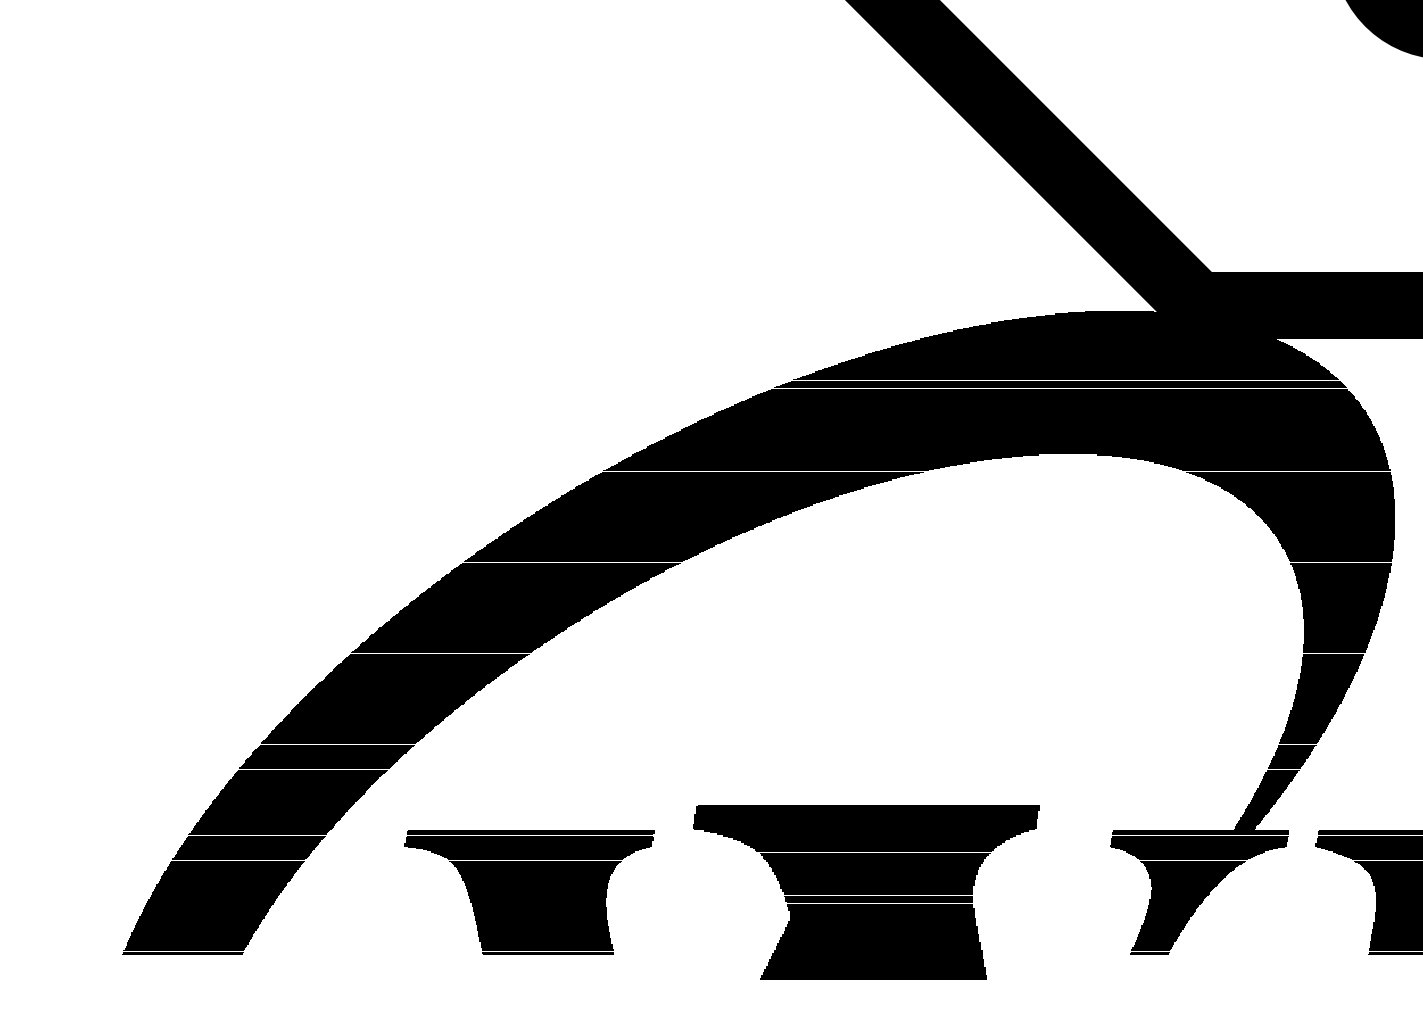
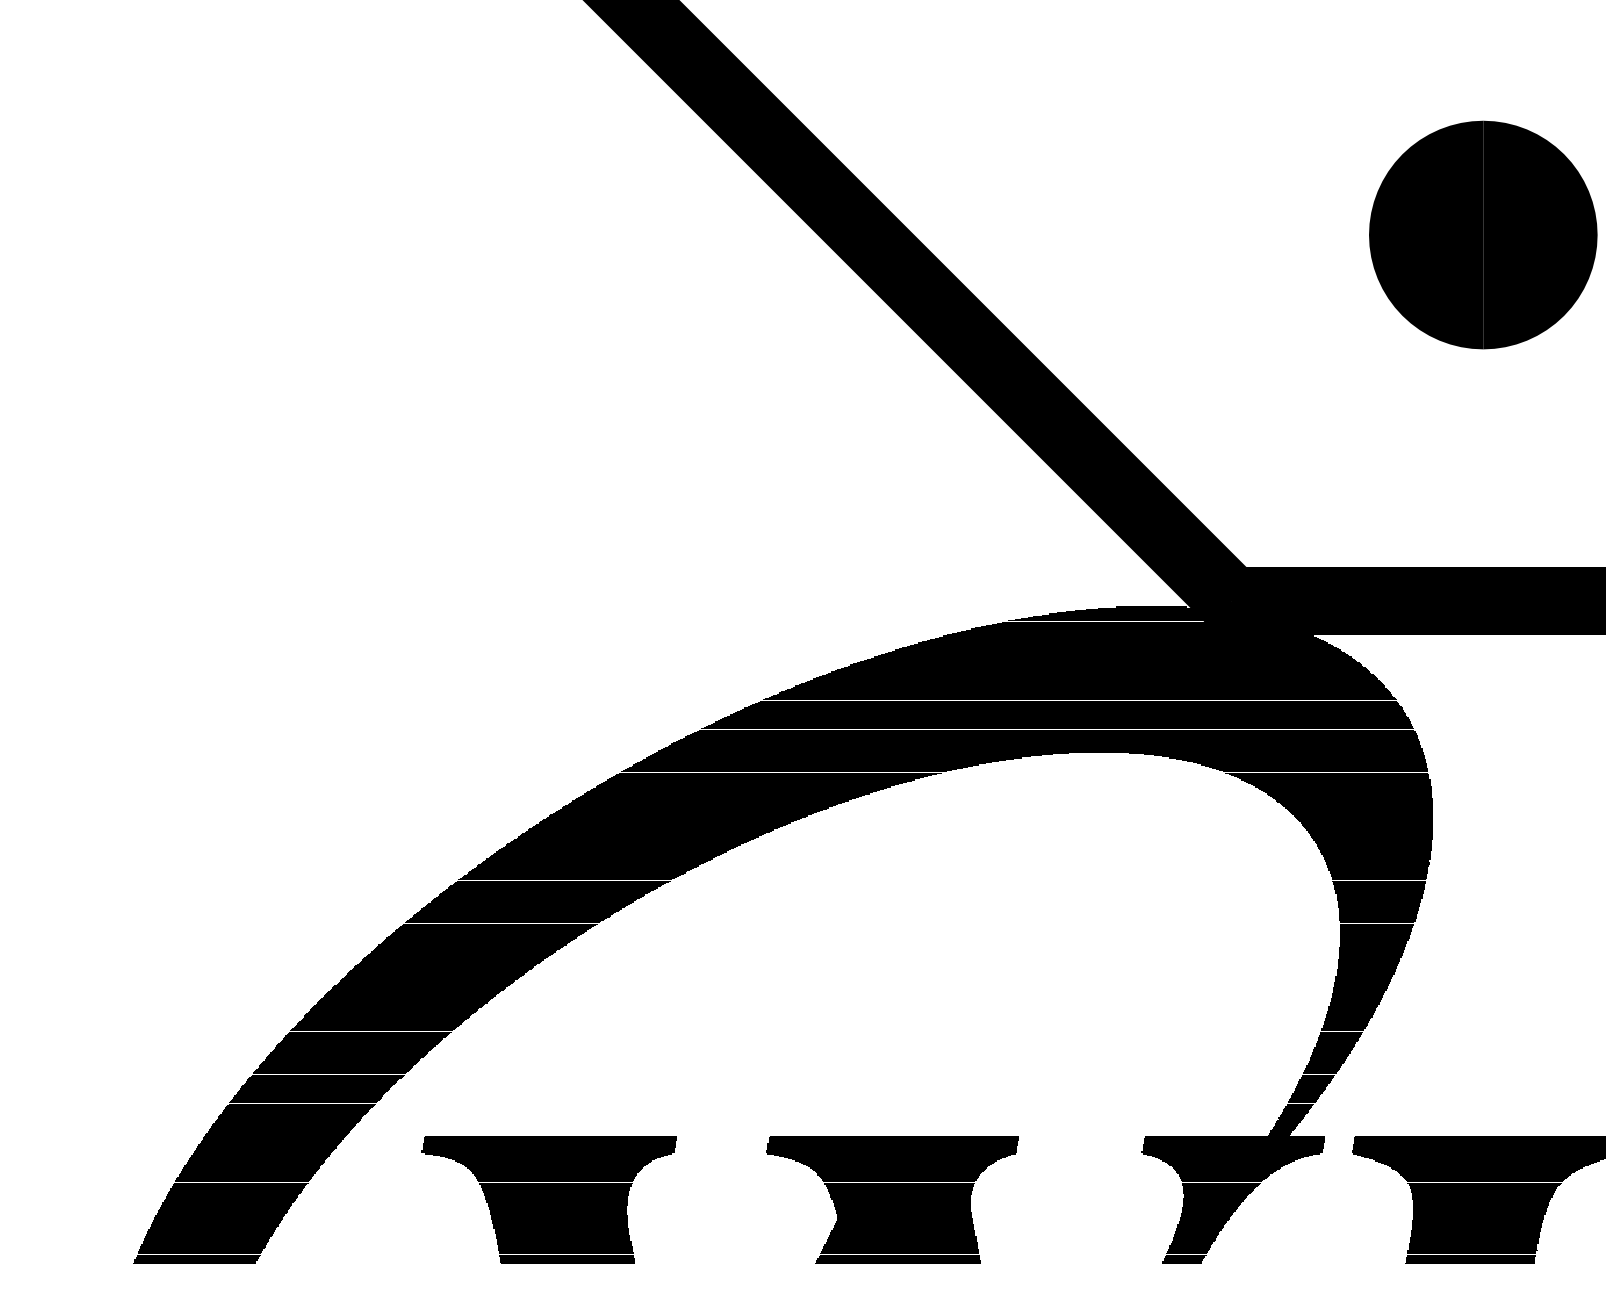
part: (865, 891) -> (892, 1199), size x0.71

